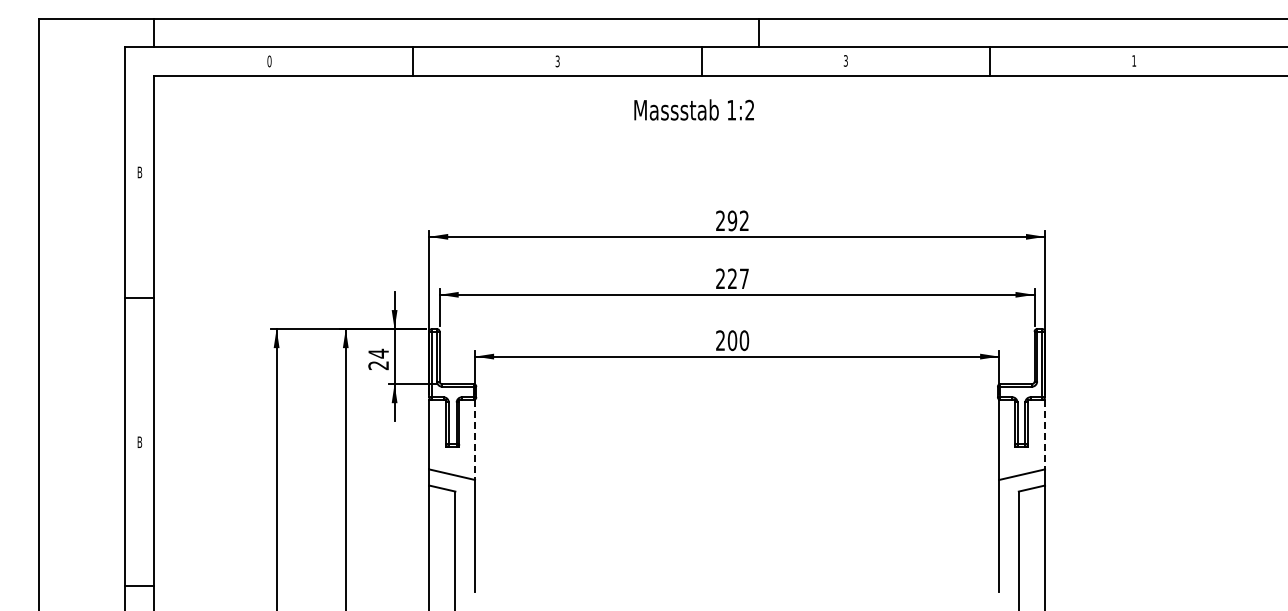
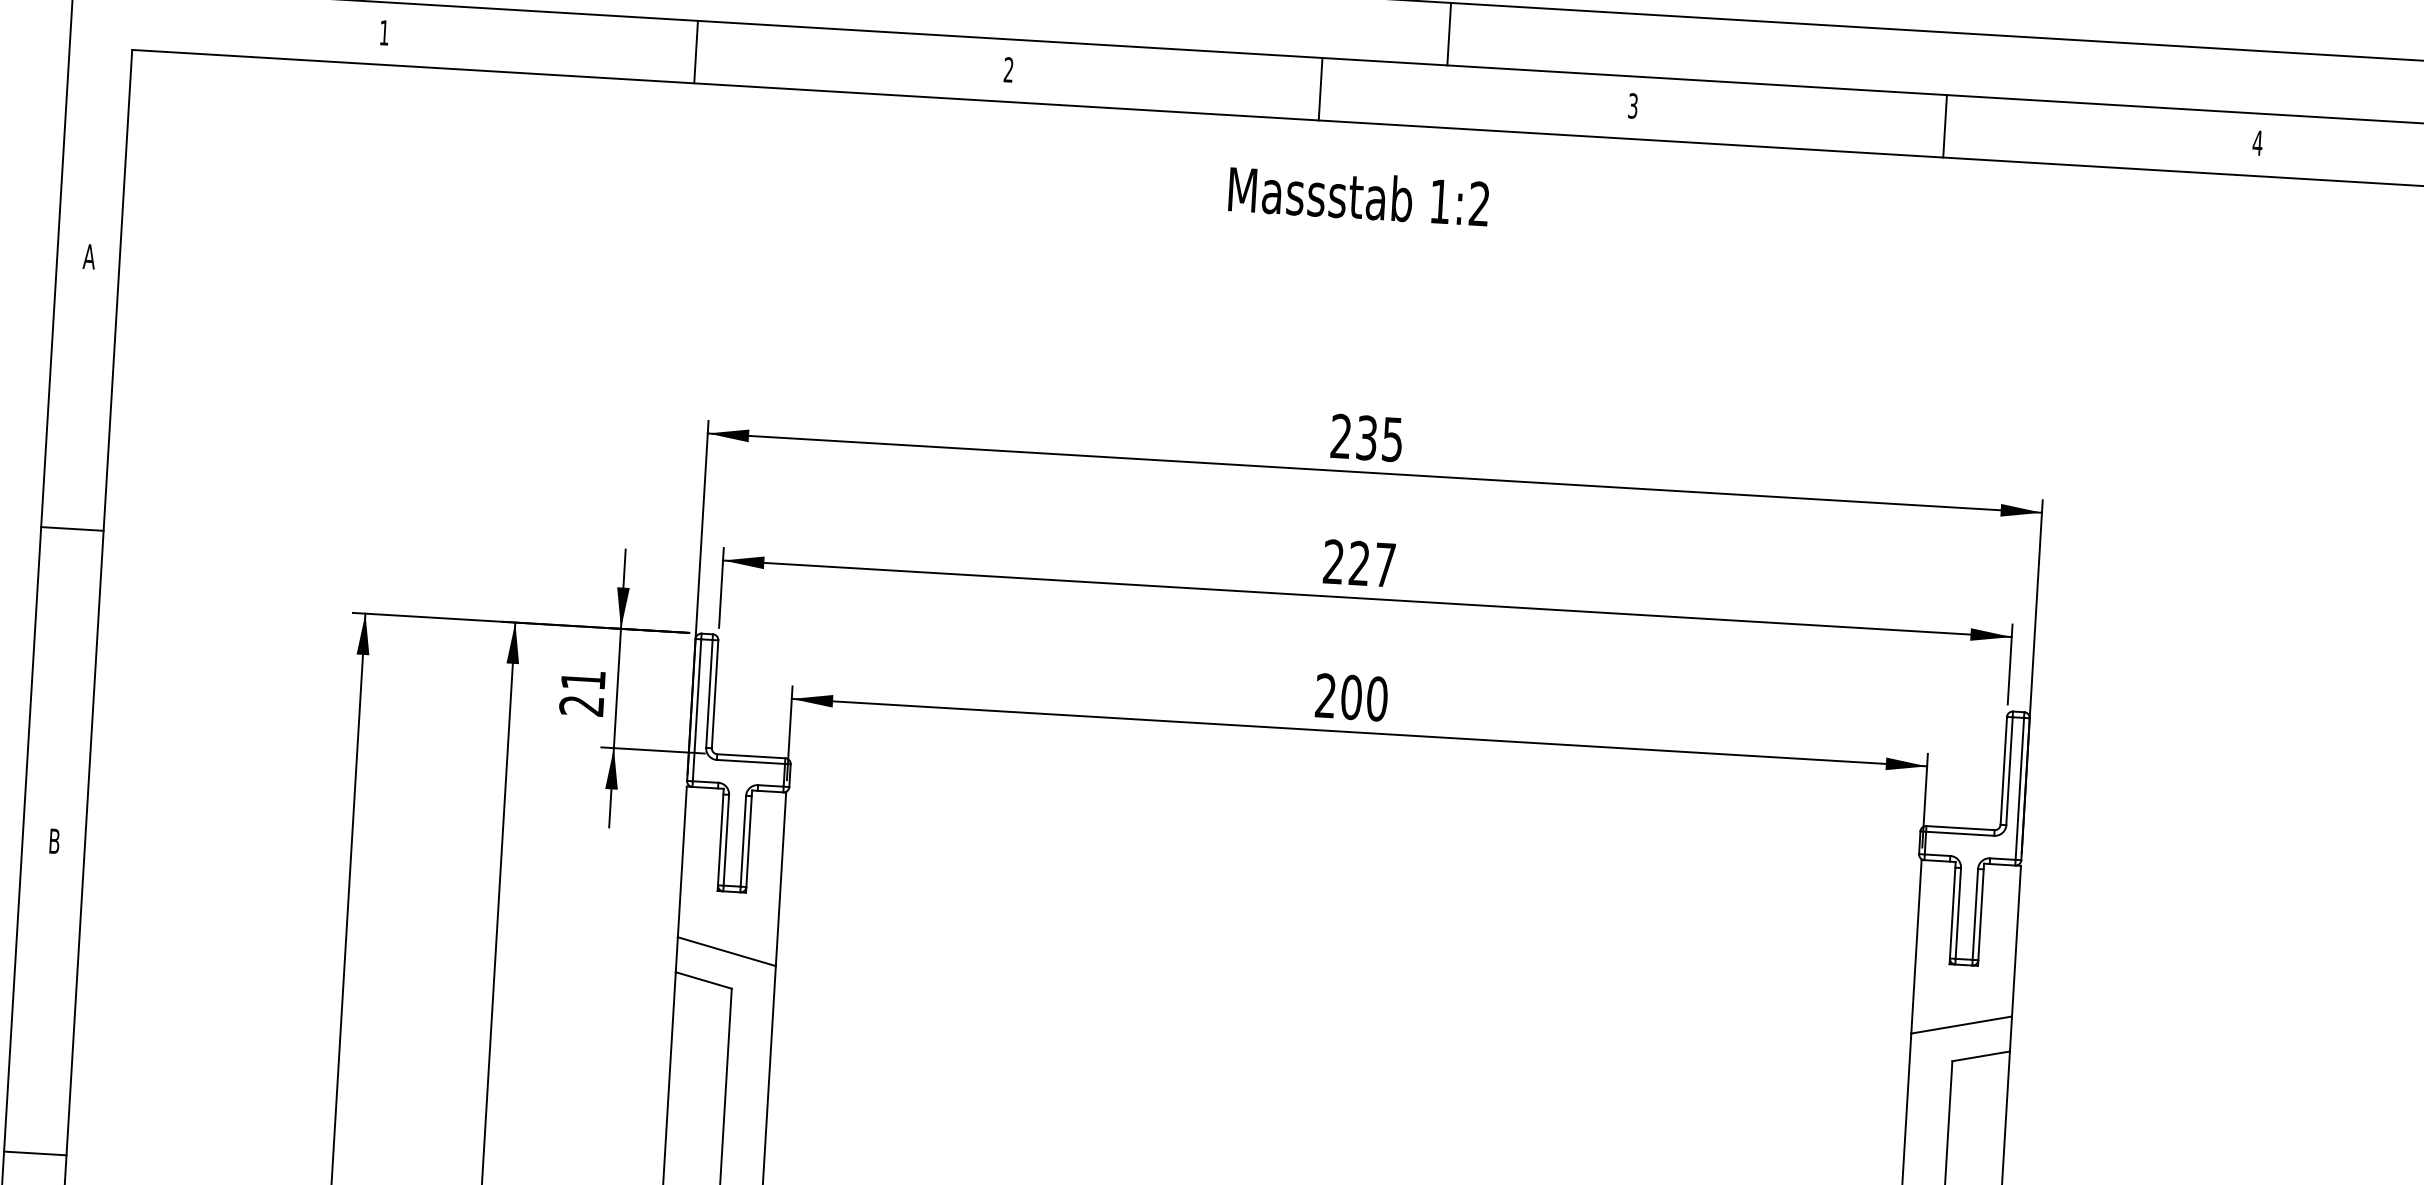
text: (1134, 60) -> (2258, 142), 1 -> 4
text: (269, 61) -> (384, 33), 0 -> 1
text: (557, 61) -> (1008, 70), 3 -> 2
text: (693, 109) -> (1357, 195), moved
text: (139, 172) -> (88, 256), B -> A
text: (737, 220) -> (1377, 437), 292 -> 235
text: (378, 353) -> (582, 679), 24 -> 21
line: (1045, 434) -> (2017, 940), dashed -> solid
line: (475, 440) -> (781, 880), dashed -> solid

